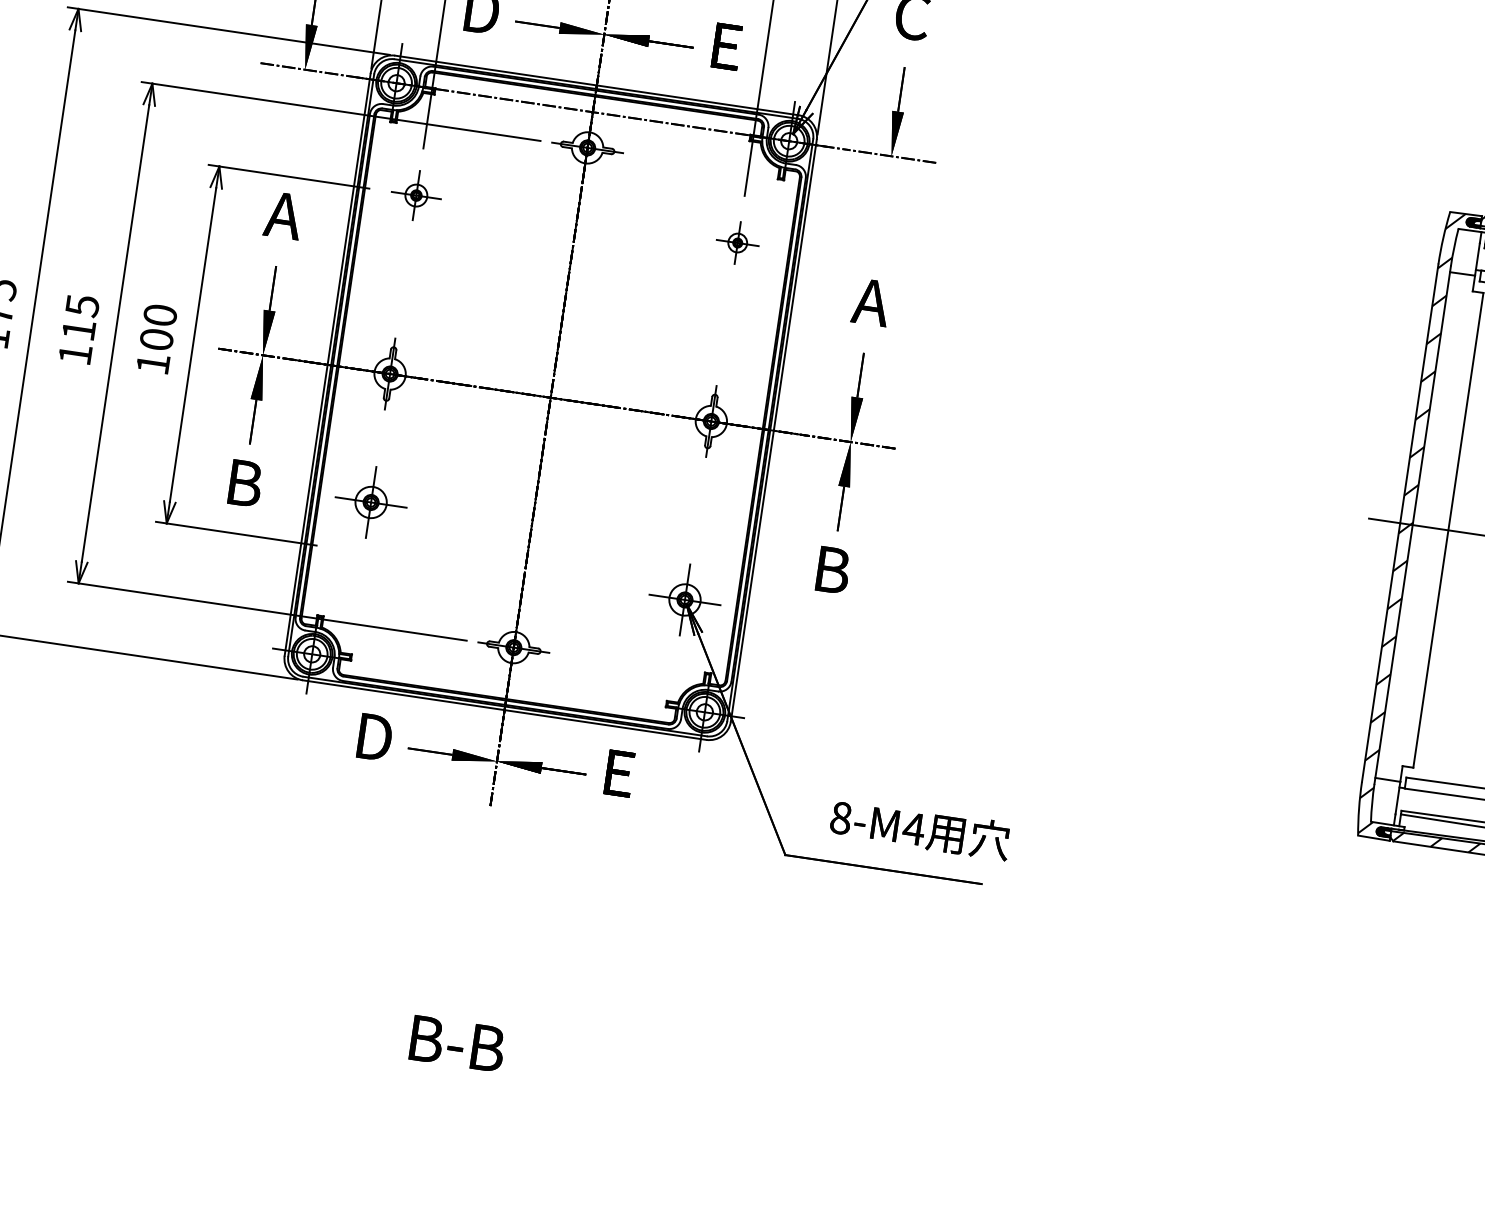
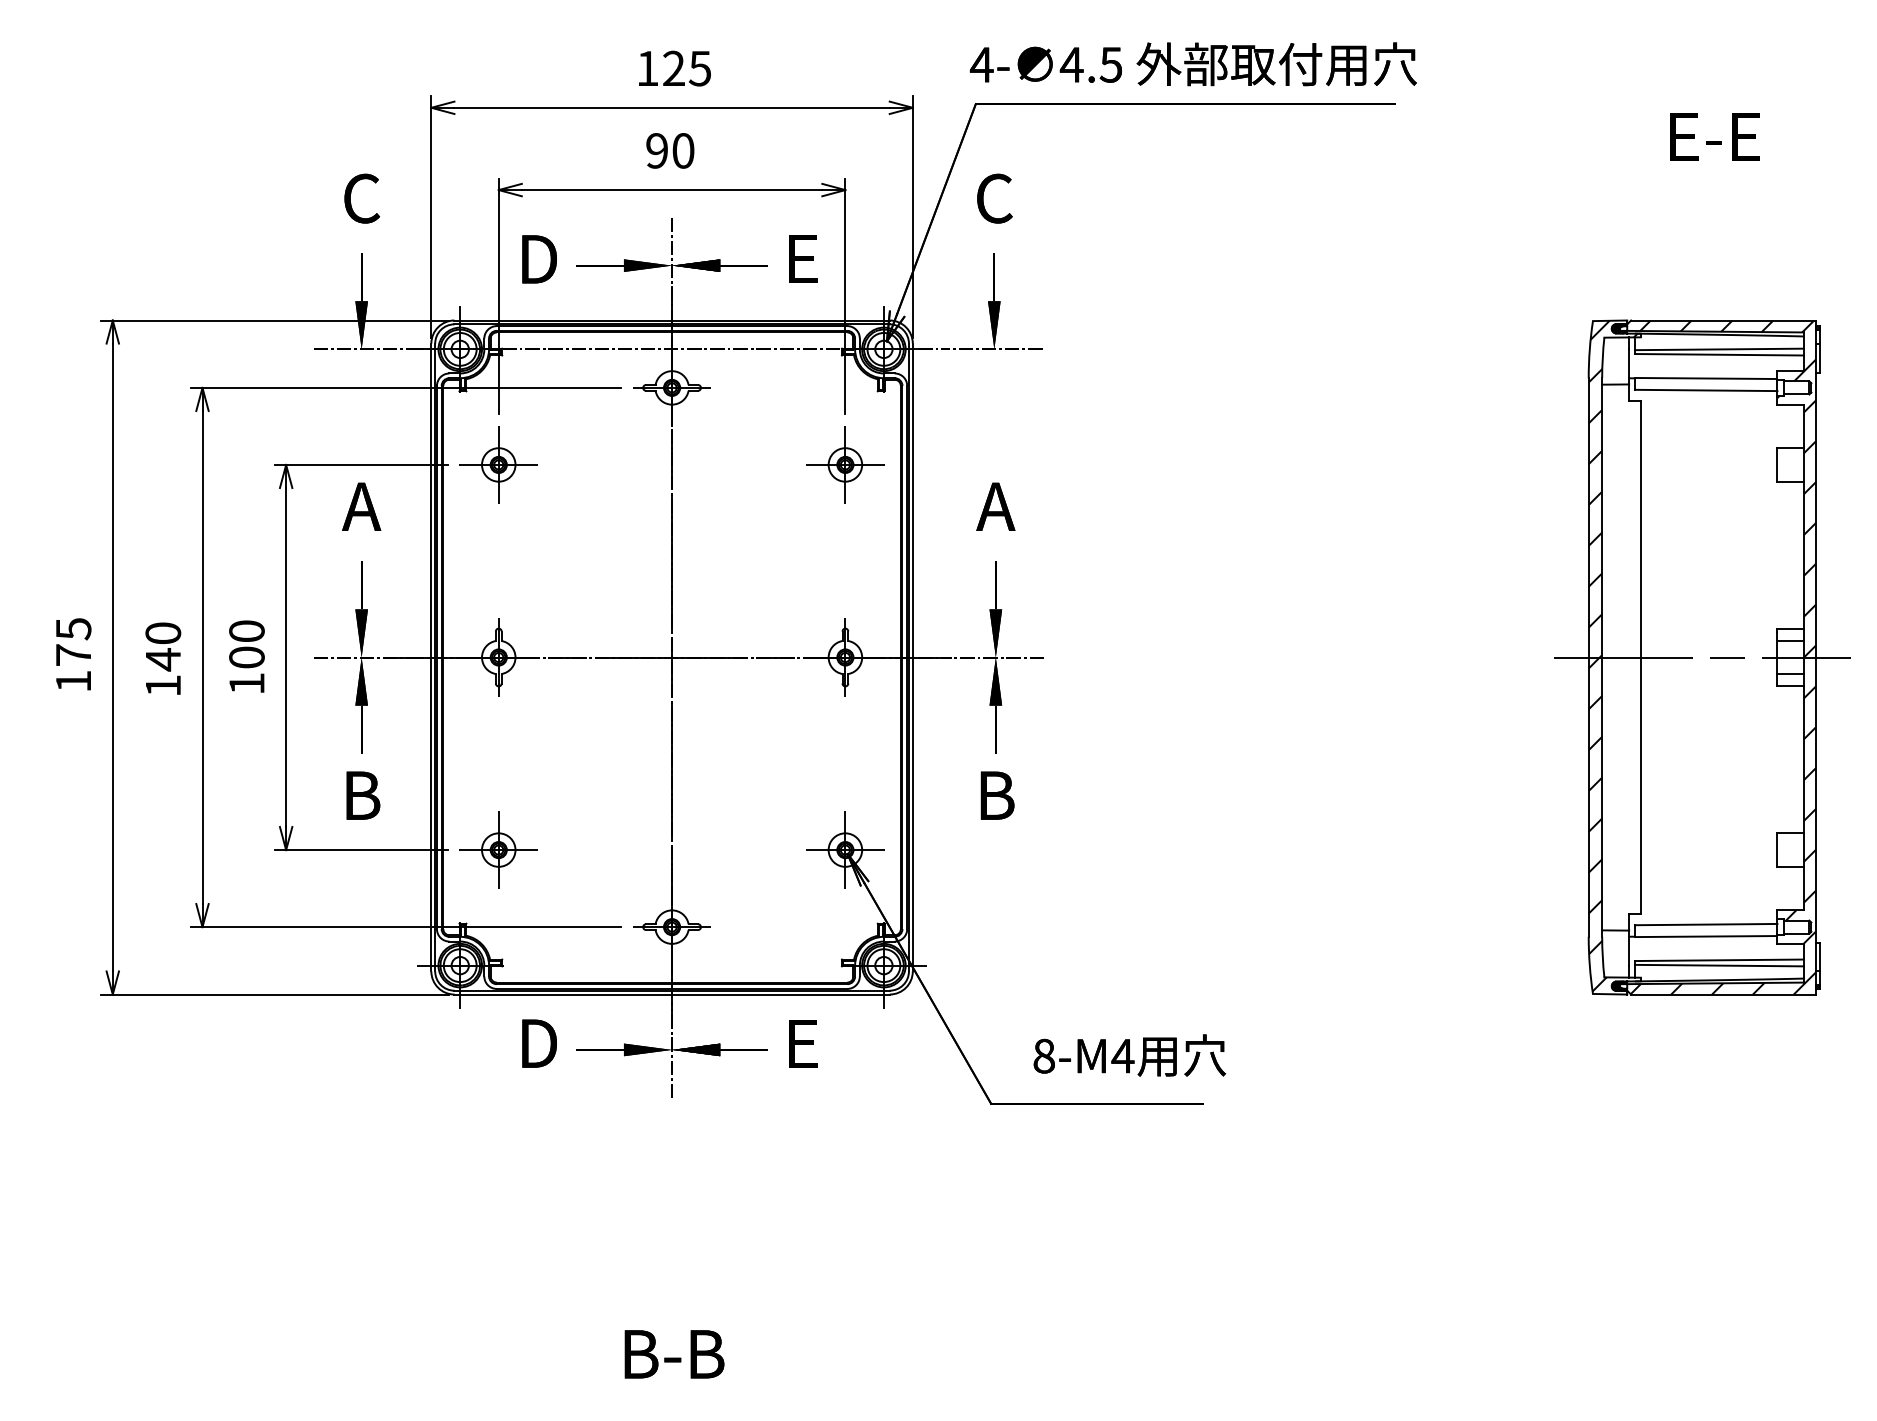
part: (416, 195) -> (498, 464), size x1.43
part: (737, 242) -> (845, 464), size x1.67
text: (80, 317) -> (163, 646), 115 -> 140
part: (370, 501) -> (498, 849), moved

